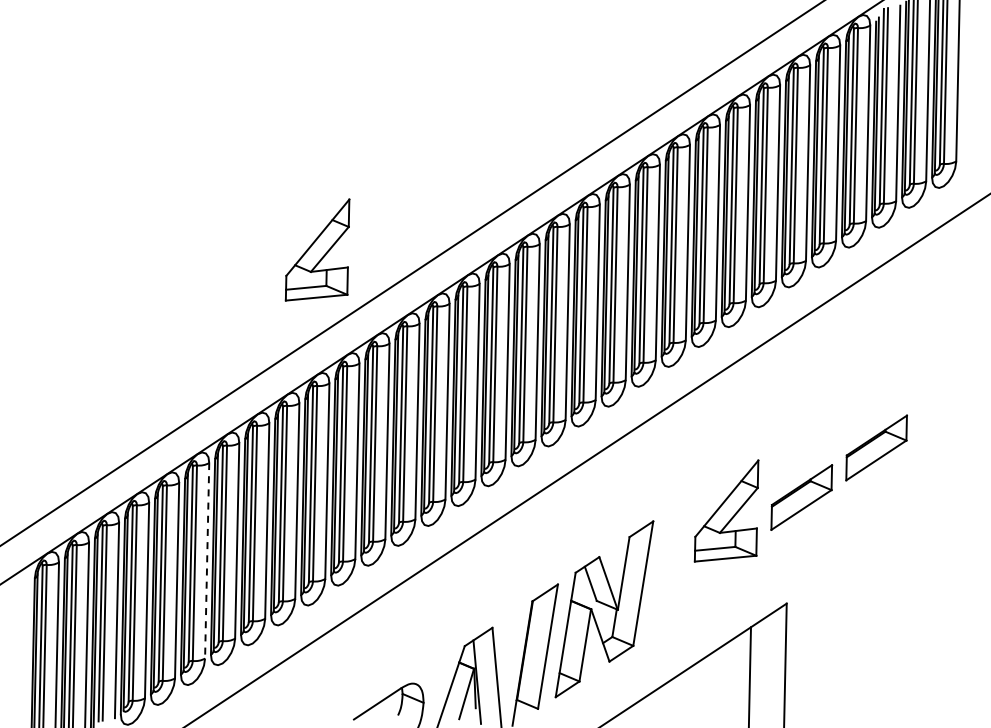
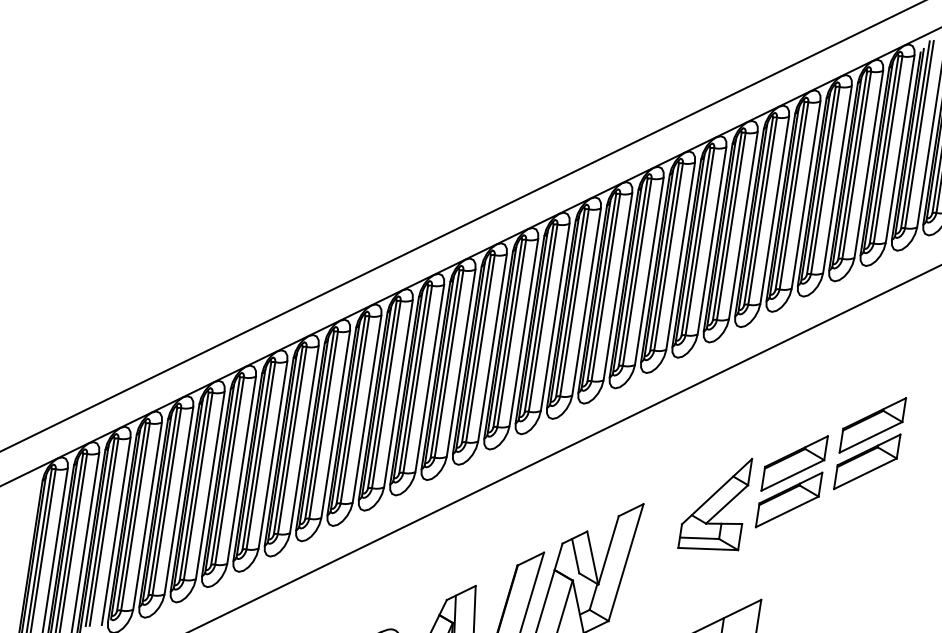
part: (317, 249) -> (355, 200), removed
part: (877, 409) -> (872, 425), added
part: (802, 459) -> (794, 463), added
line: (207, 560) -> (210, 485), dashed -> solid

